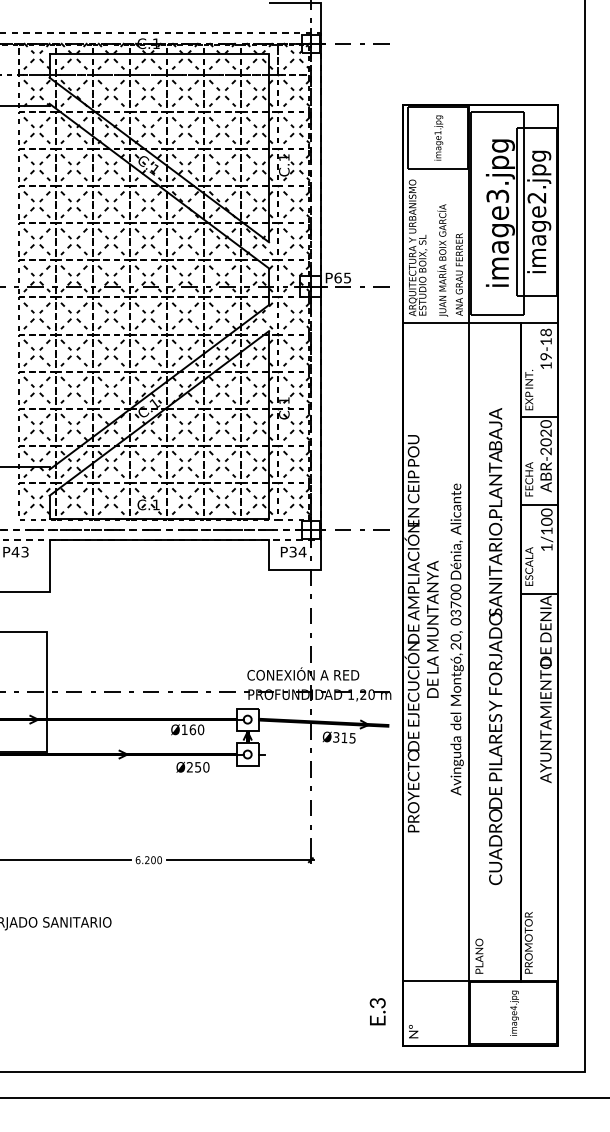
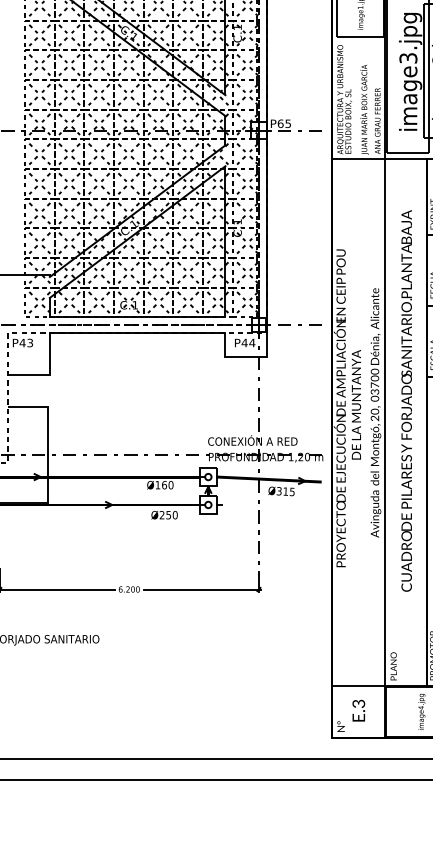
text: (293, 551) -> (245, 342), P34 -> P44
text: (495, 646) -> (406, 400), moved
text: (377, 1011) -> (358, 710), moved

